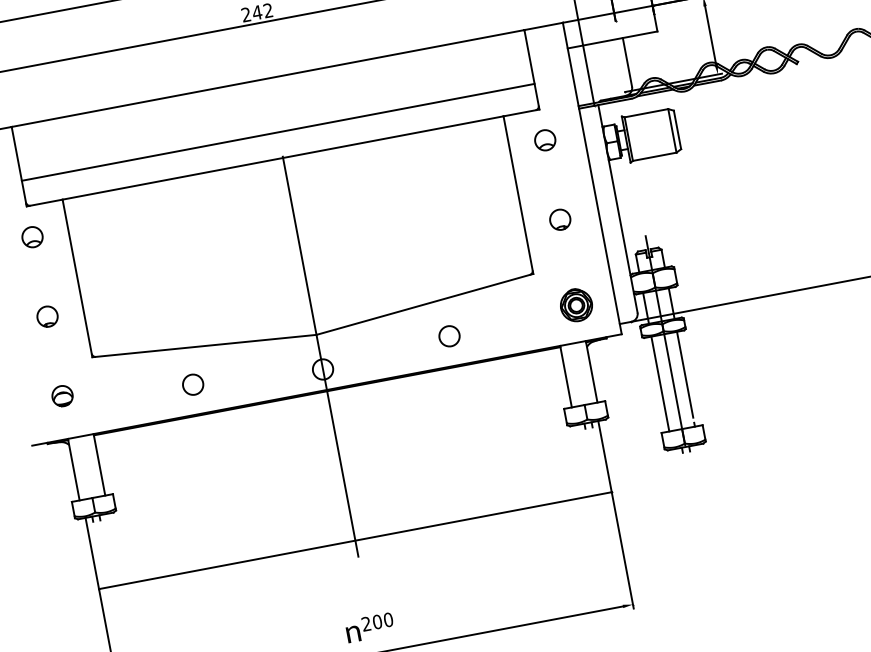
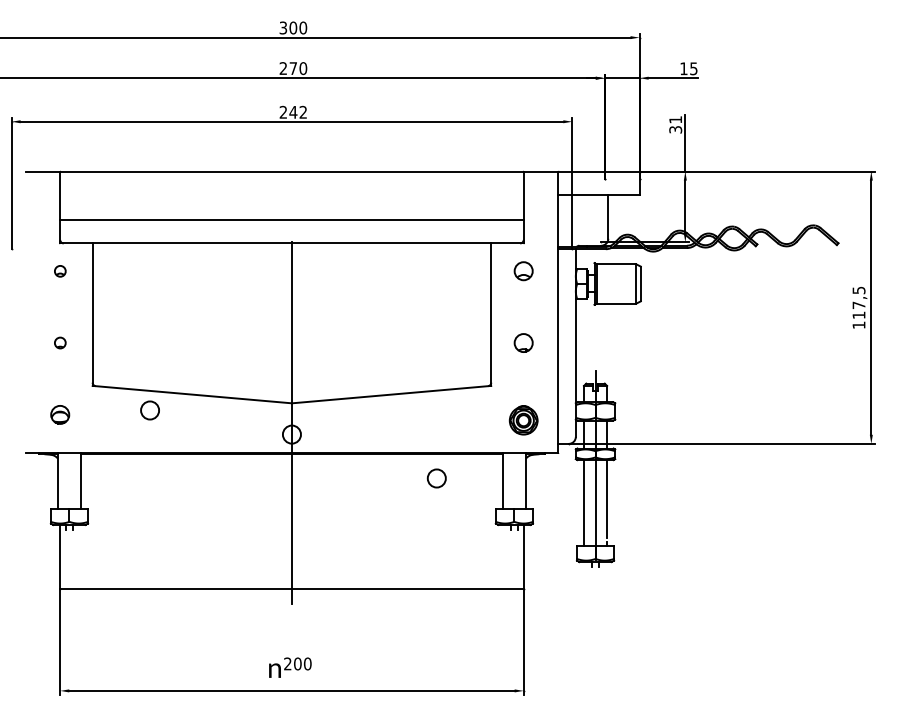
part: (32, 237) -> (60, 271), size x0.6
part: (47, 315) -> (60, 342), size x0.6
circle: (449, 336) -> (436, 478), moved
circle: (192, 384) -> (149, 410), moved

